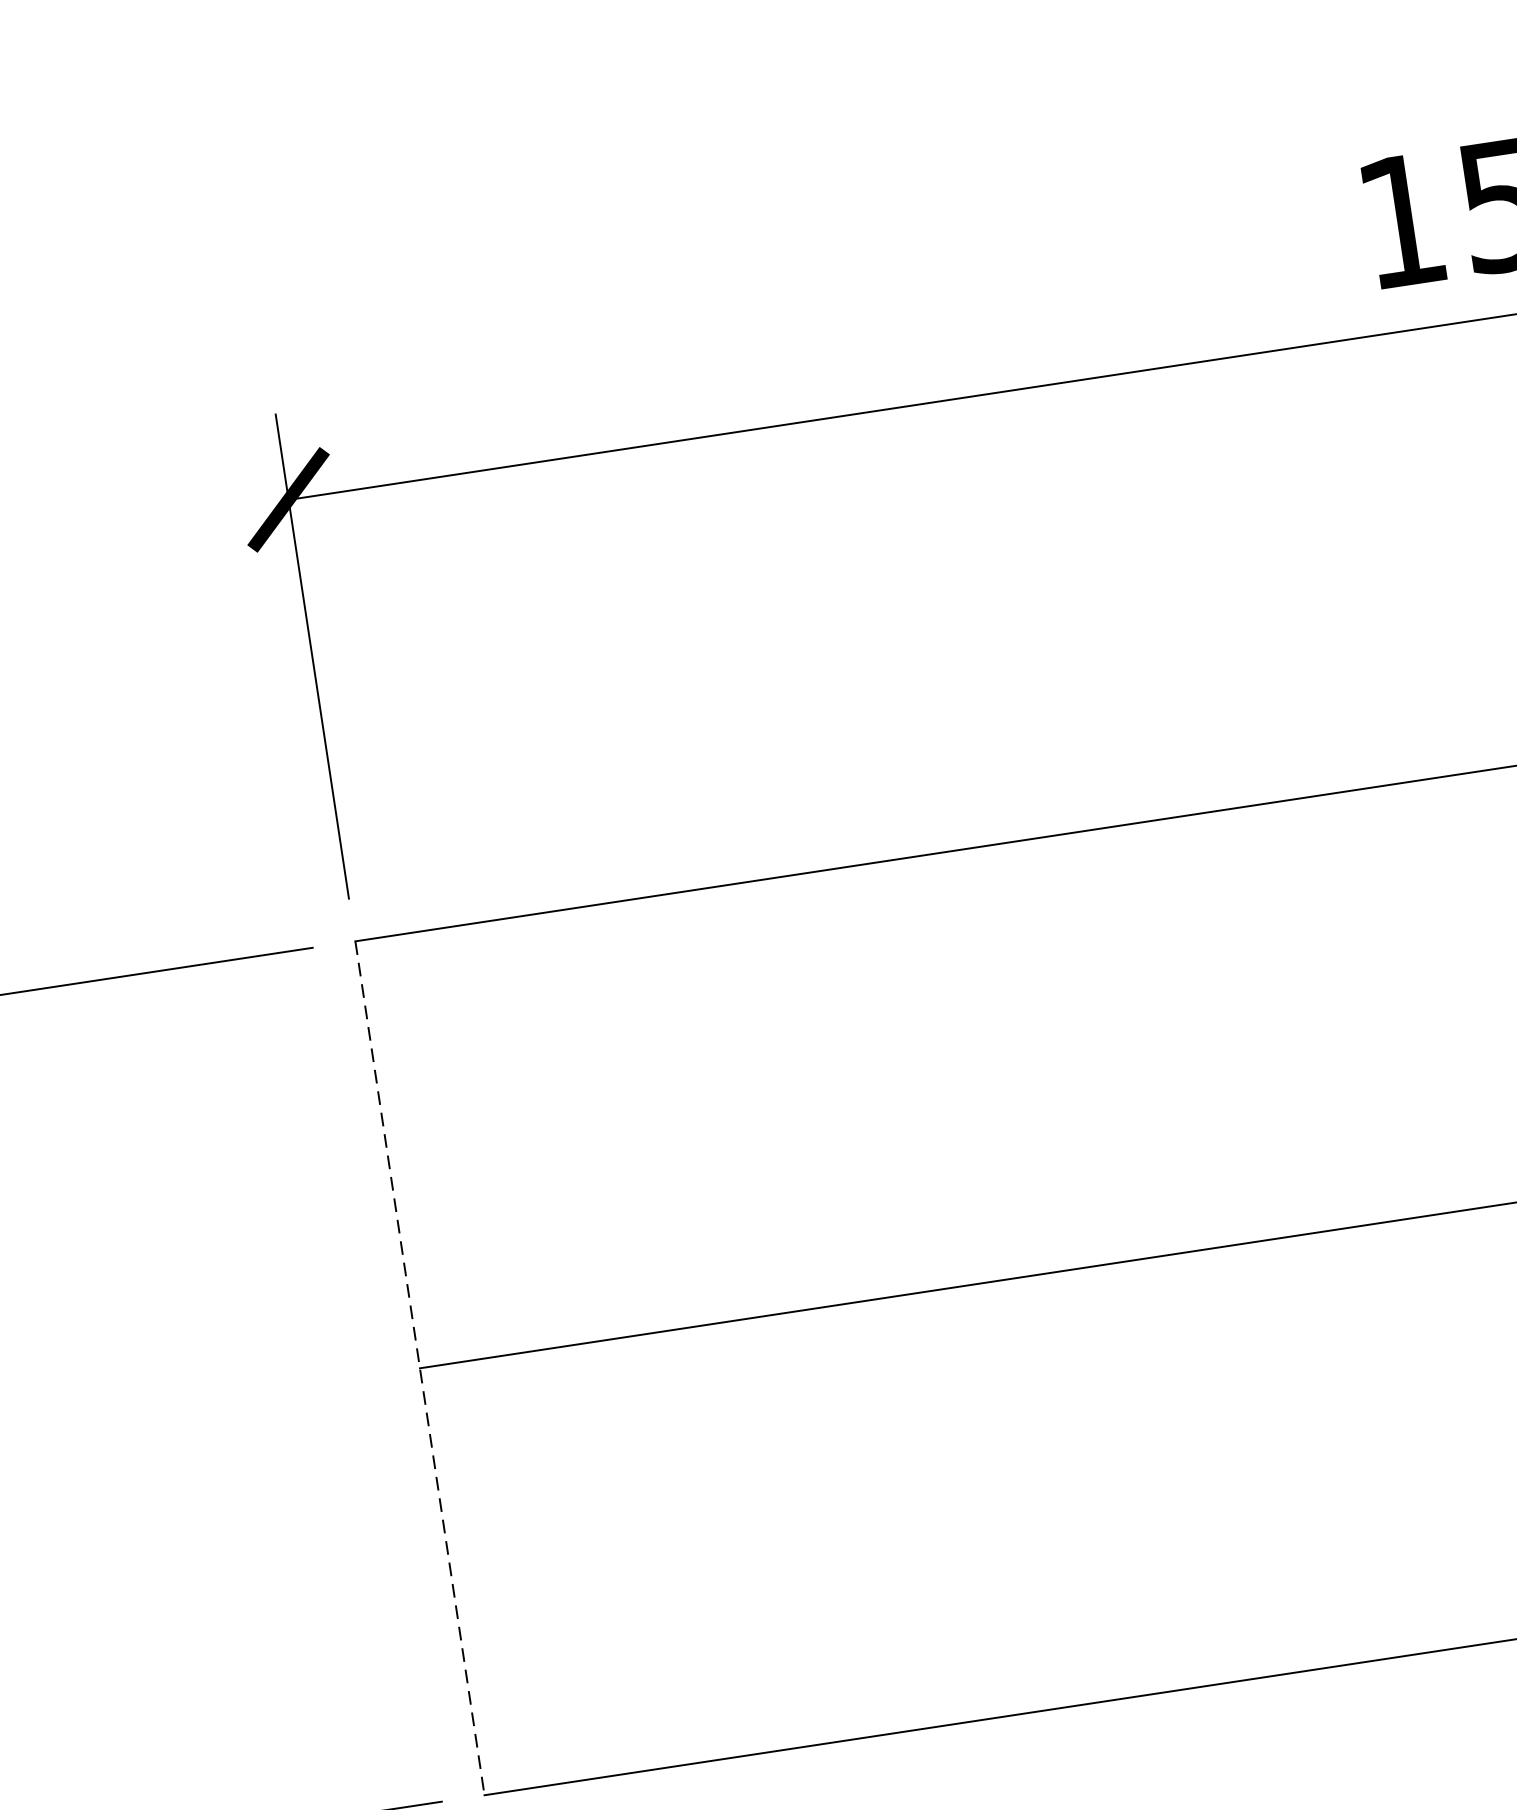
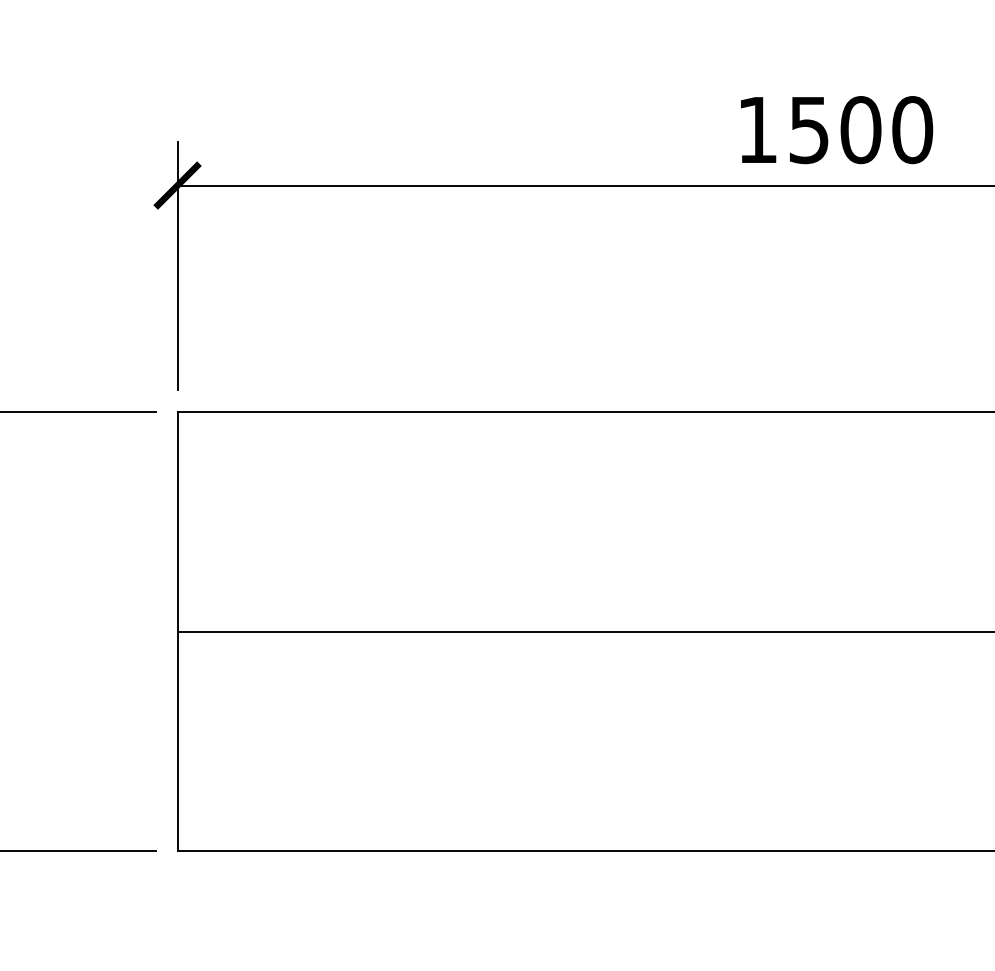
line: (420, 1370) -> (177, 632), dashed -> solid

